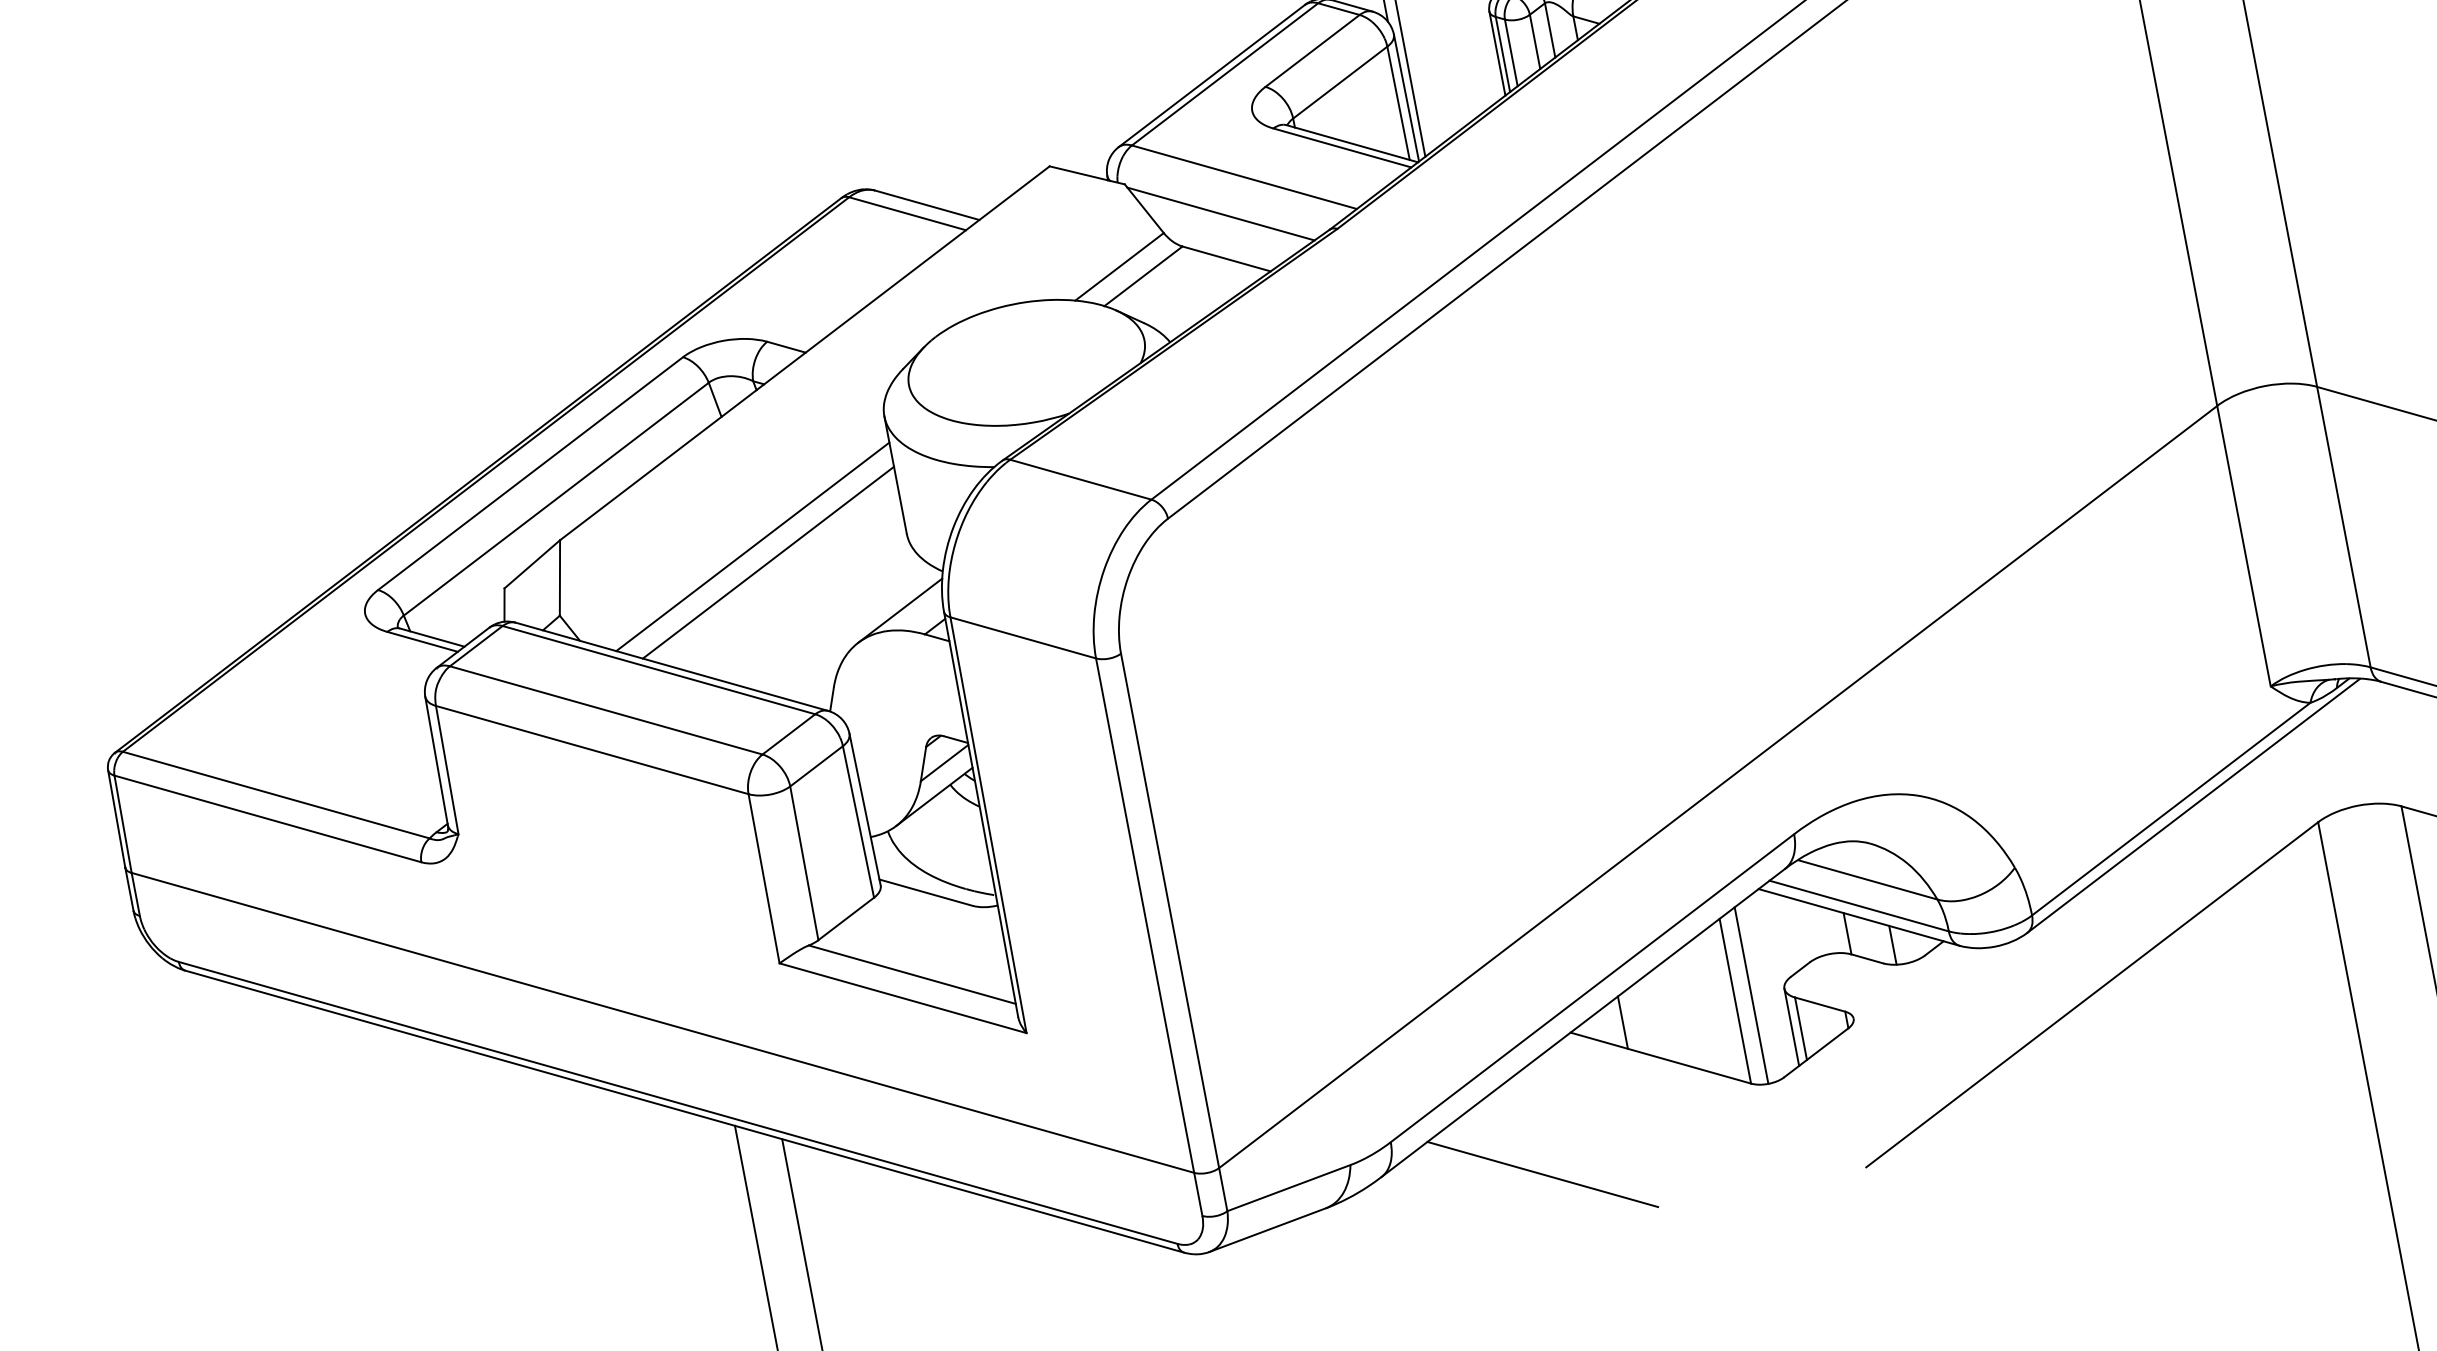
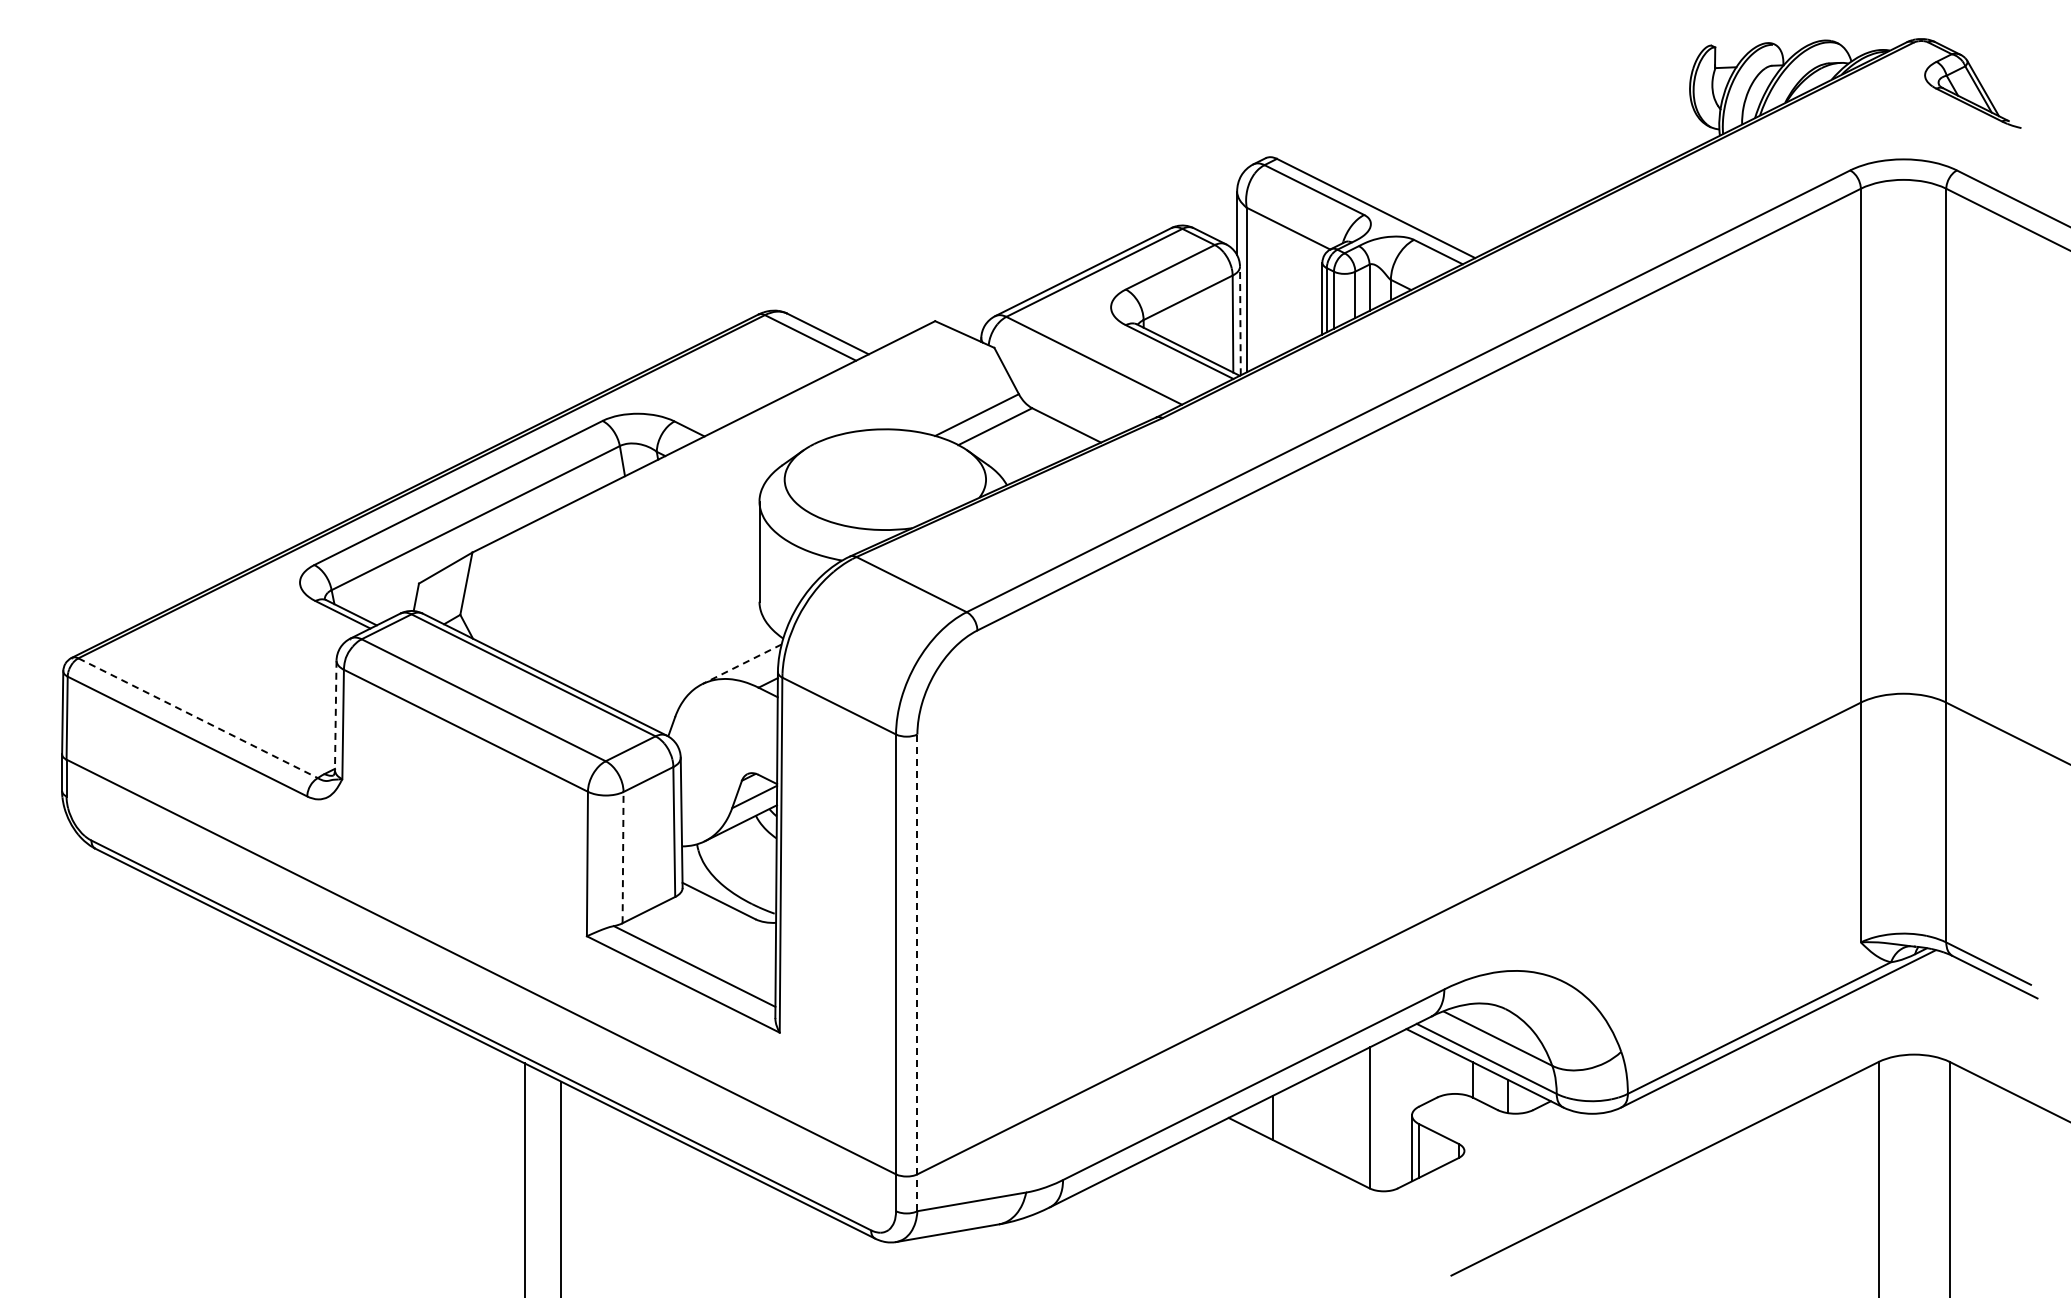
line: (1406, 97) -> (1240, 320), solid -> dashed
line: (1220, 213) -> (1068, 386), removed
line: (752, 545) -> (630, 587), removed
line: (767, 562) -> (640, 603), removed
line: (899, 611) -> (741, 664), solid -> dashed
line: (436, 761) -> (335, 715), solid -> dashed
line: (276, 795) -> (198, 718), solid -> dashed
line: (804, 863) -> (623, 857), solid -> dashed
line: (1174, 931) -> (917, 972), solid -> dashed
line: (1751, 995) -> (1383, 1115), removed
line: (1542, 1174) -> (1183, 1230), removed

